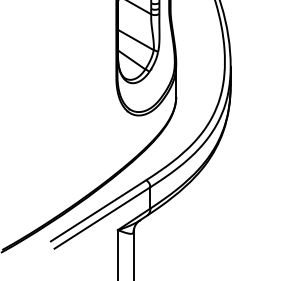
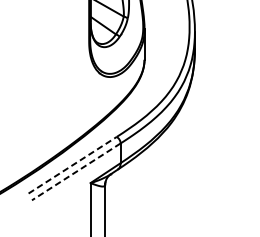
line: (98, 210) -> (72, 164), solid -> dashed
line: (102, 217) -> (76, 171), solid -> dashed

